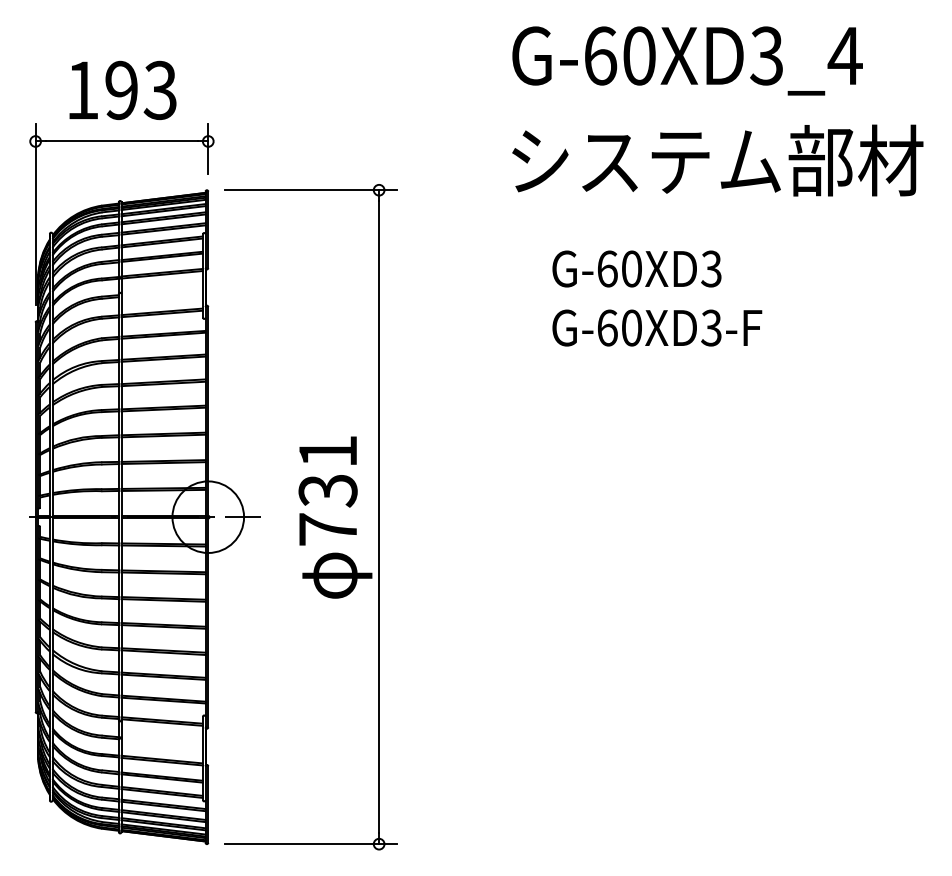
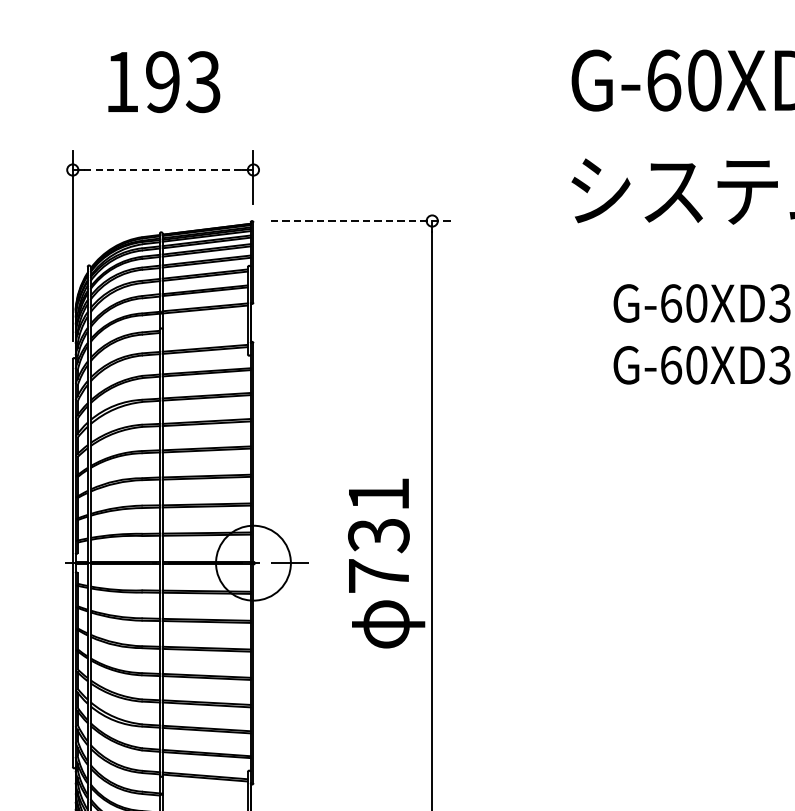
text: (122, 89) -> (163, 81), moved
line: (121, 141) -> (162, 170), solid -> dashed
line: (311, 190) -> (361, 221), solid -> dashed

